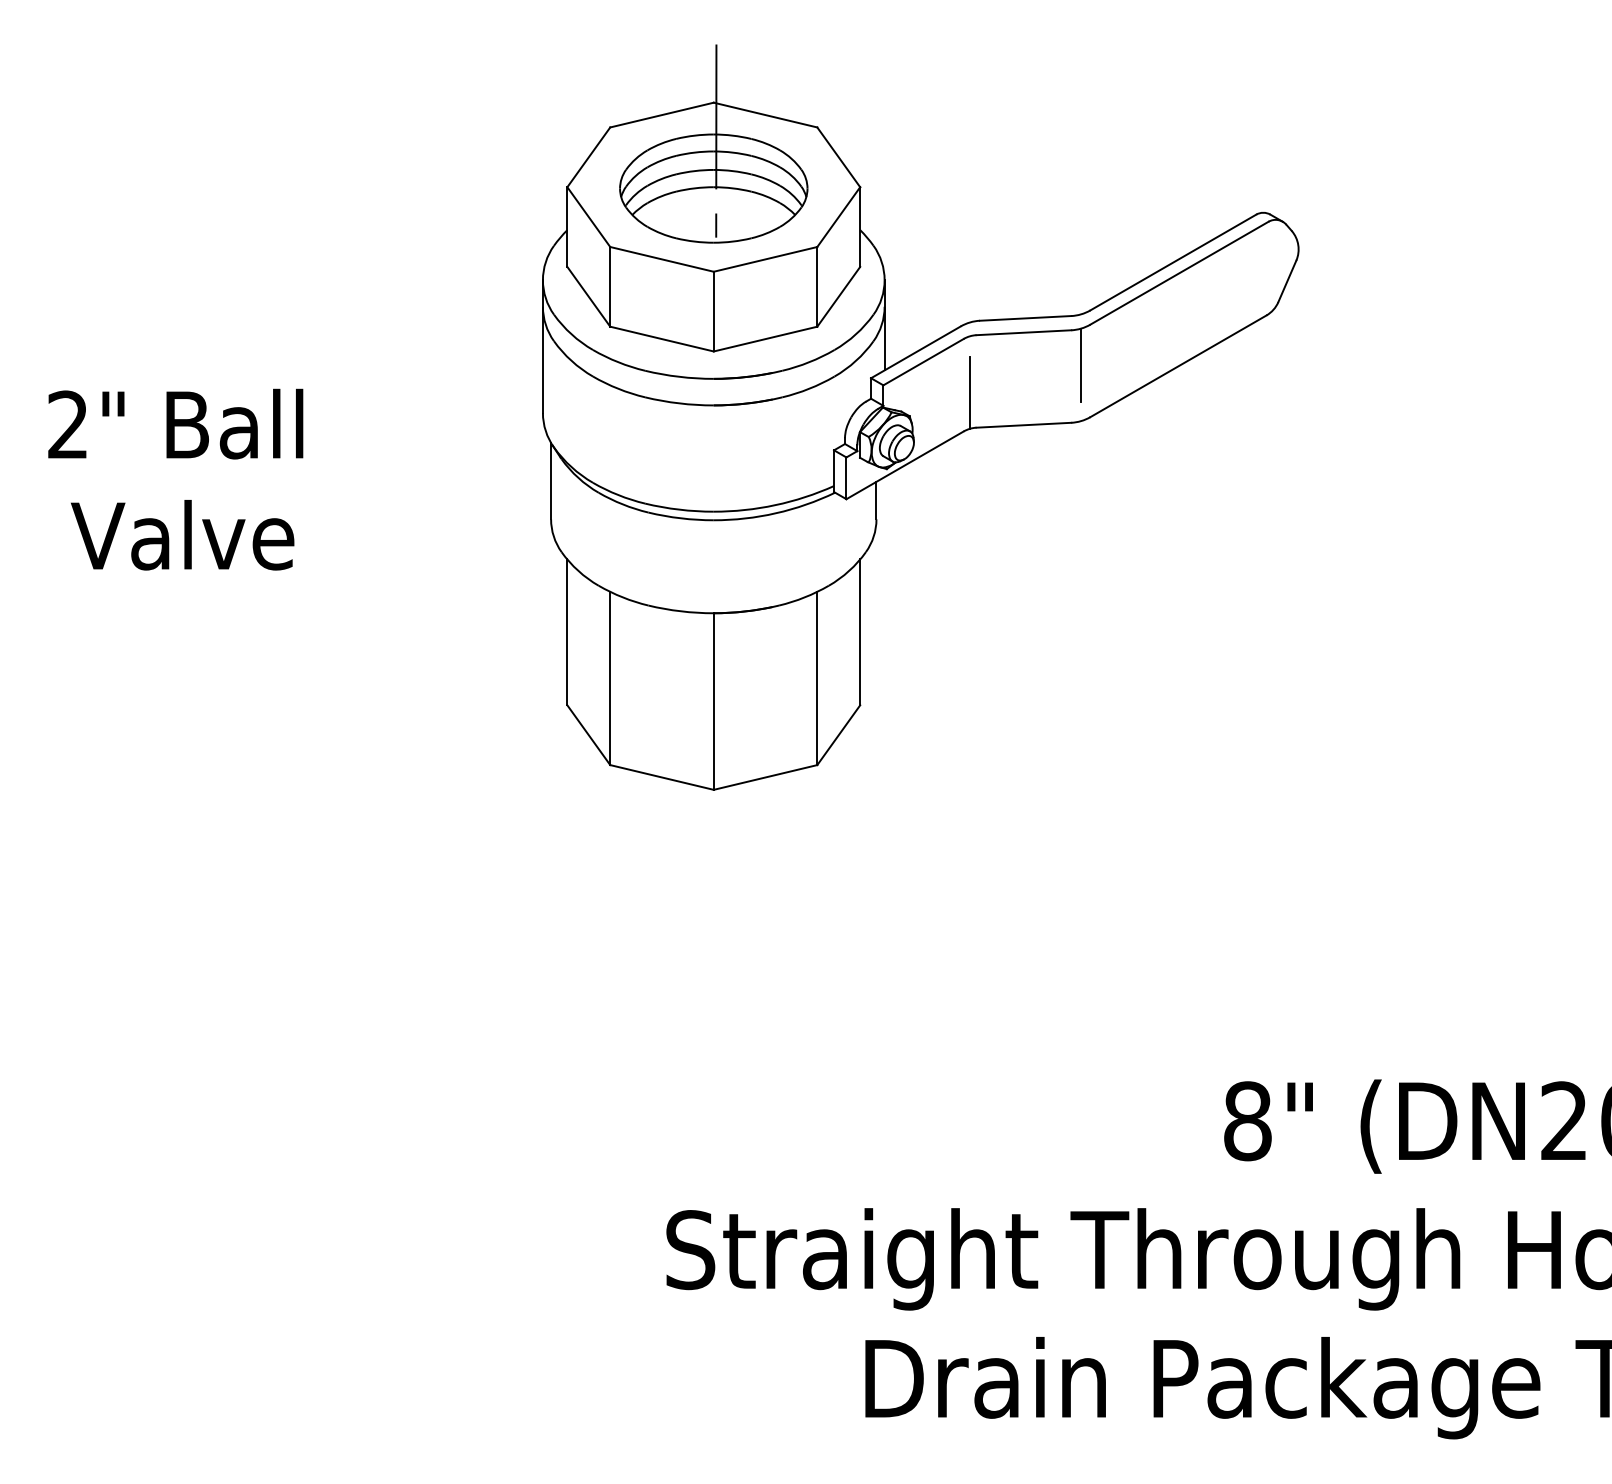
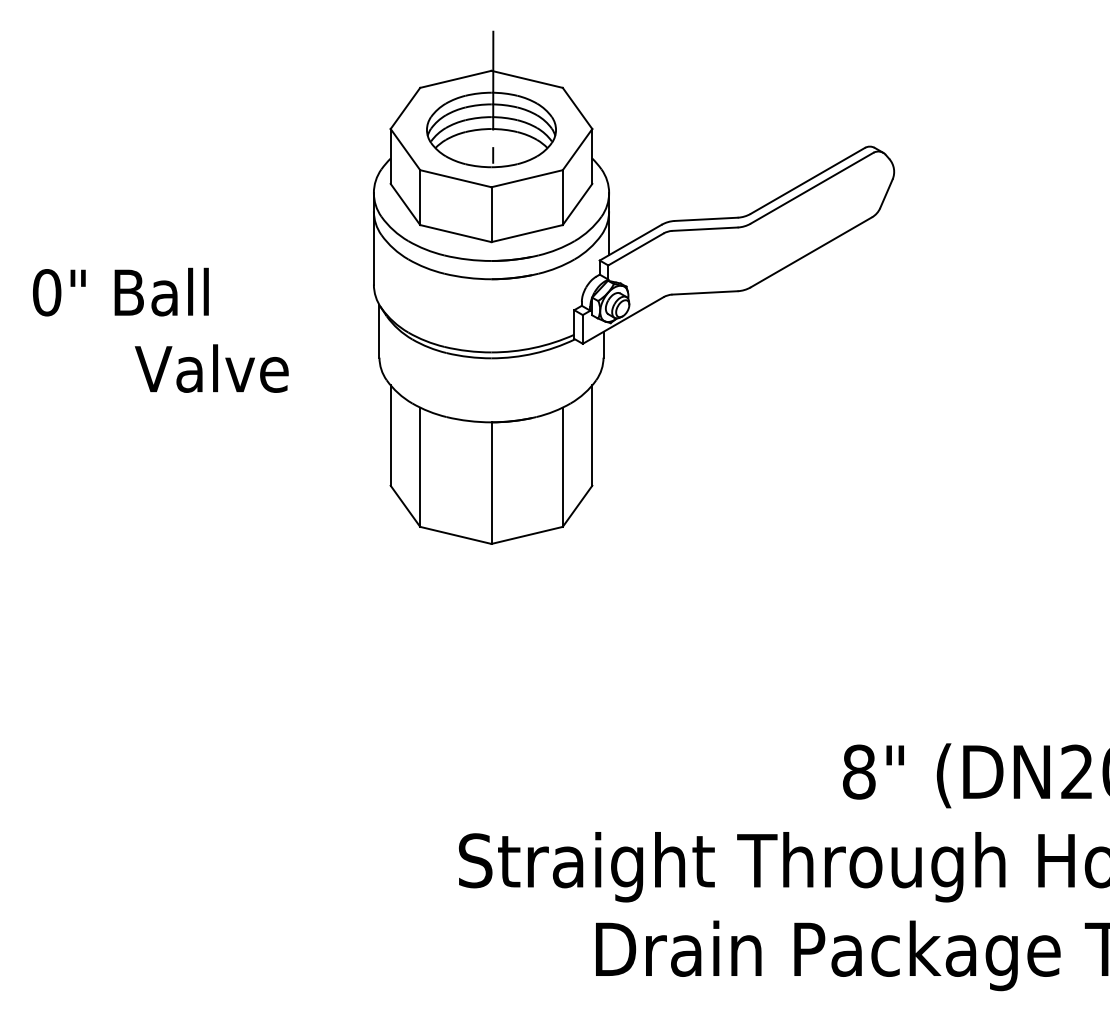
line: (1081, 365) -> (744, 251), removed
line: (969, 392) -> (667, 270), removed
text: (68, 424) -> (47, 292), 2" -> 0"
text: (182, 535) -> (211, 368), moved

